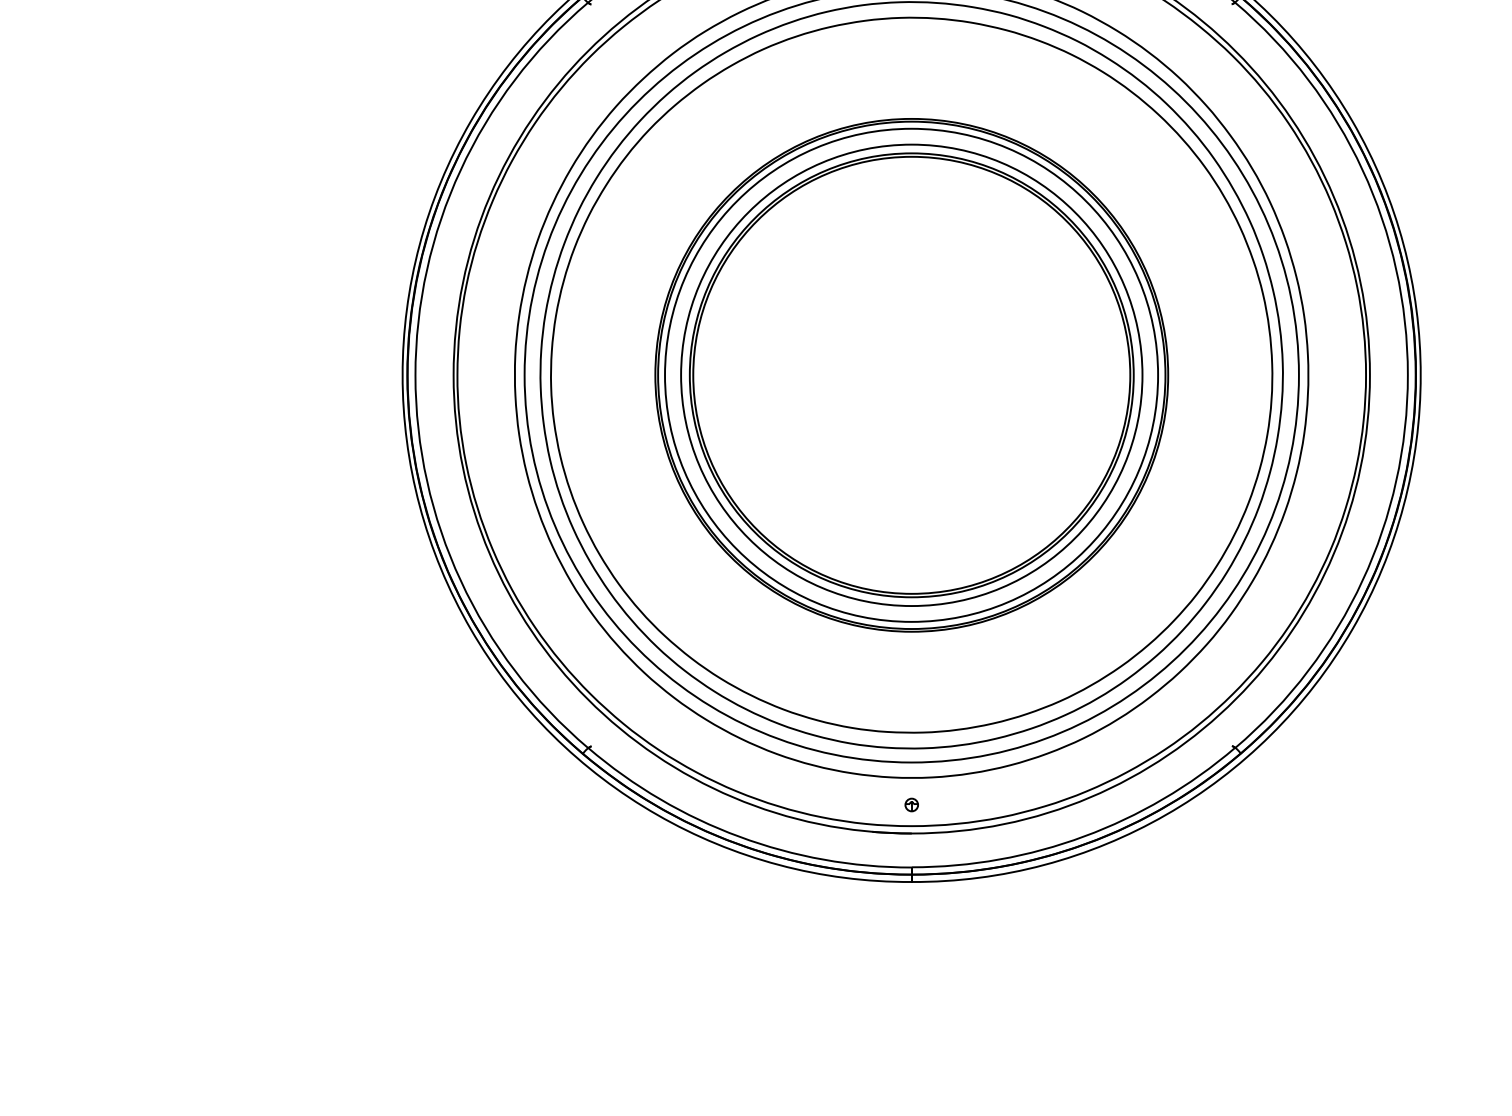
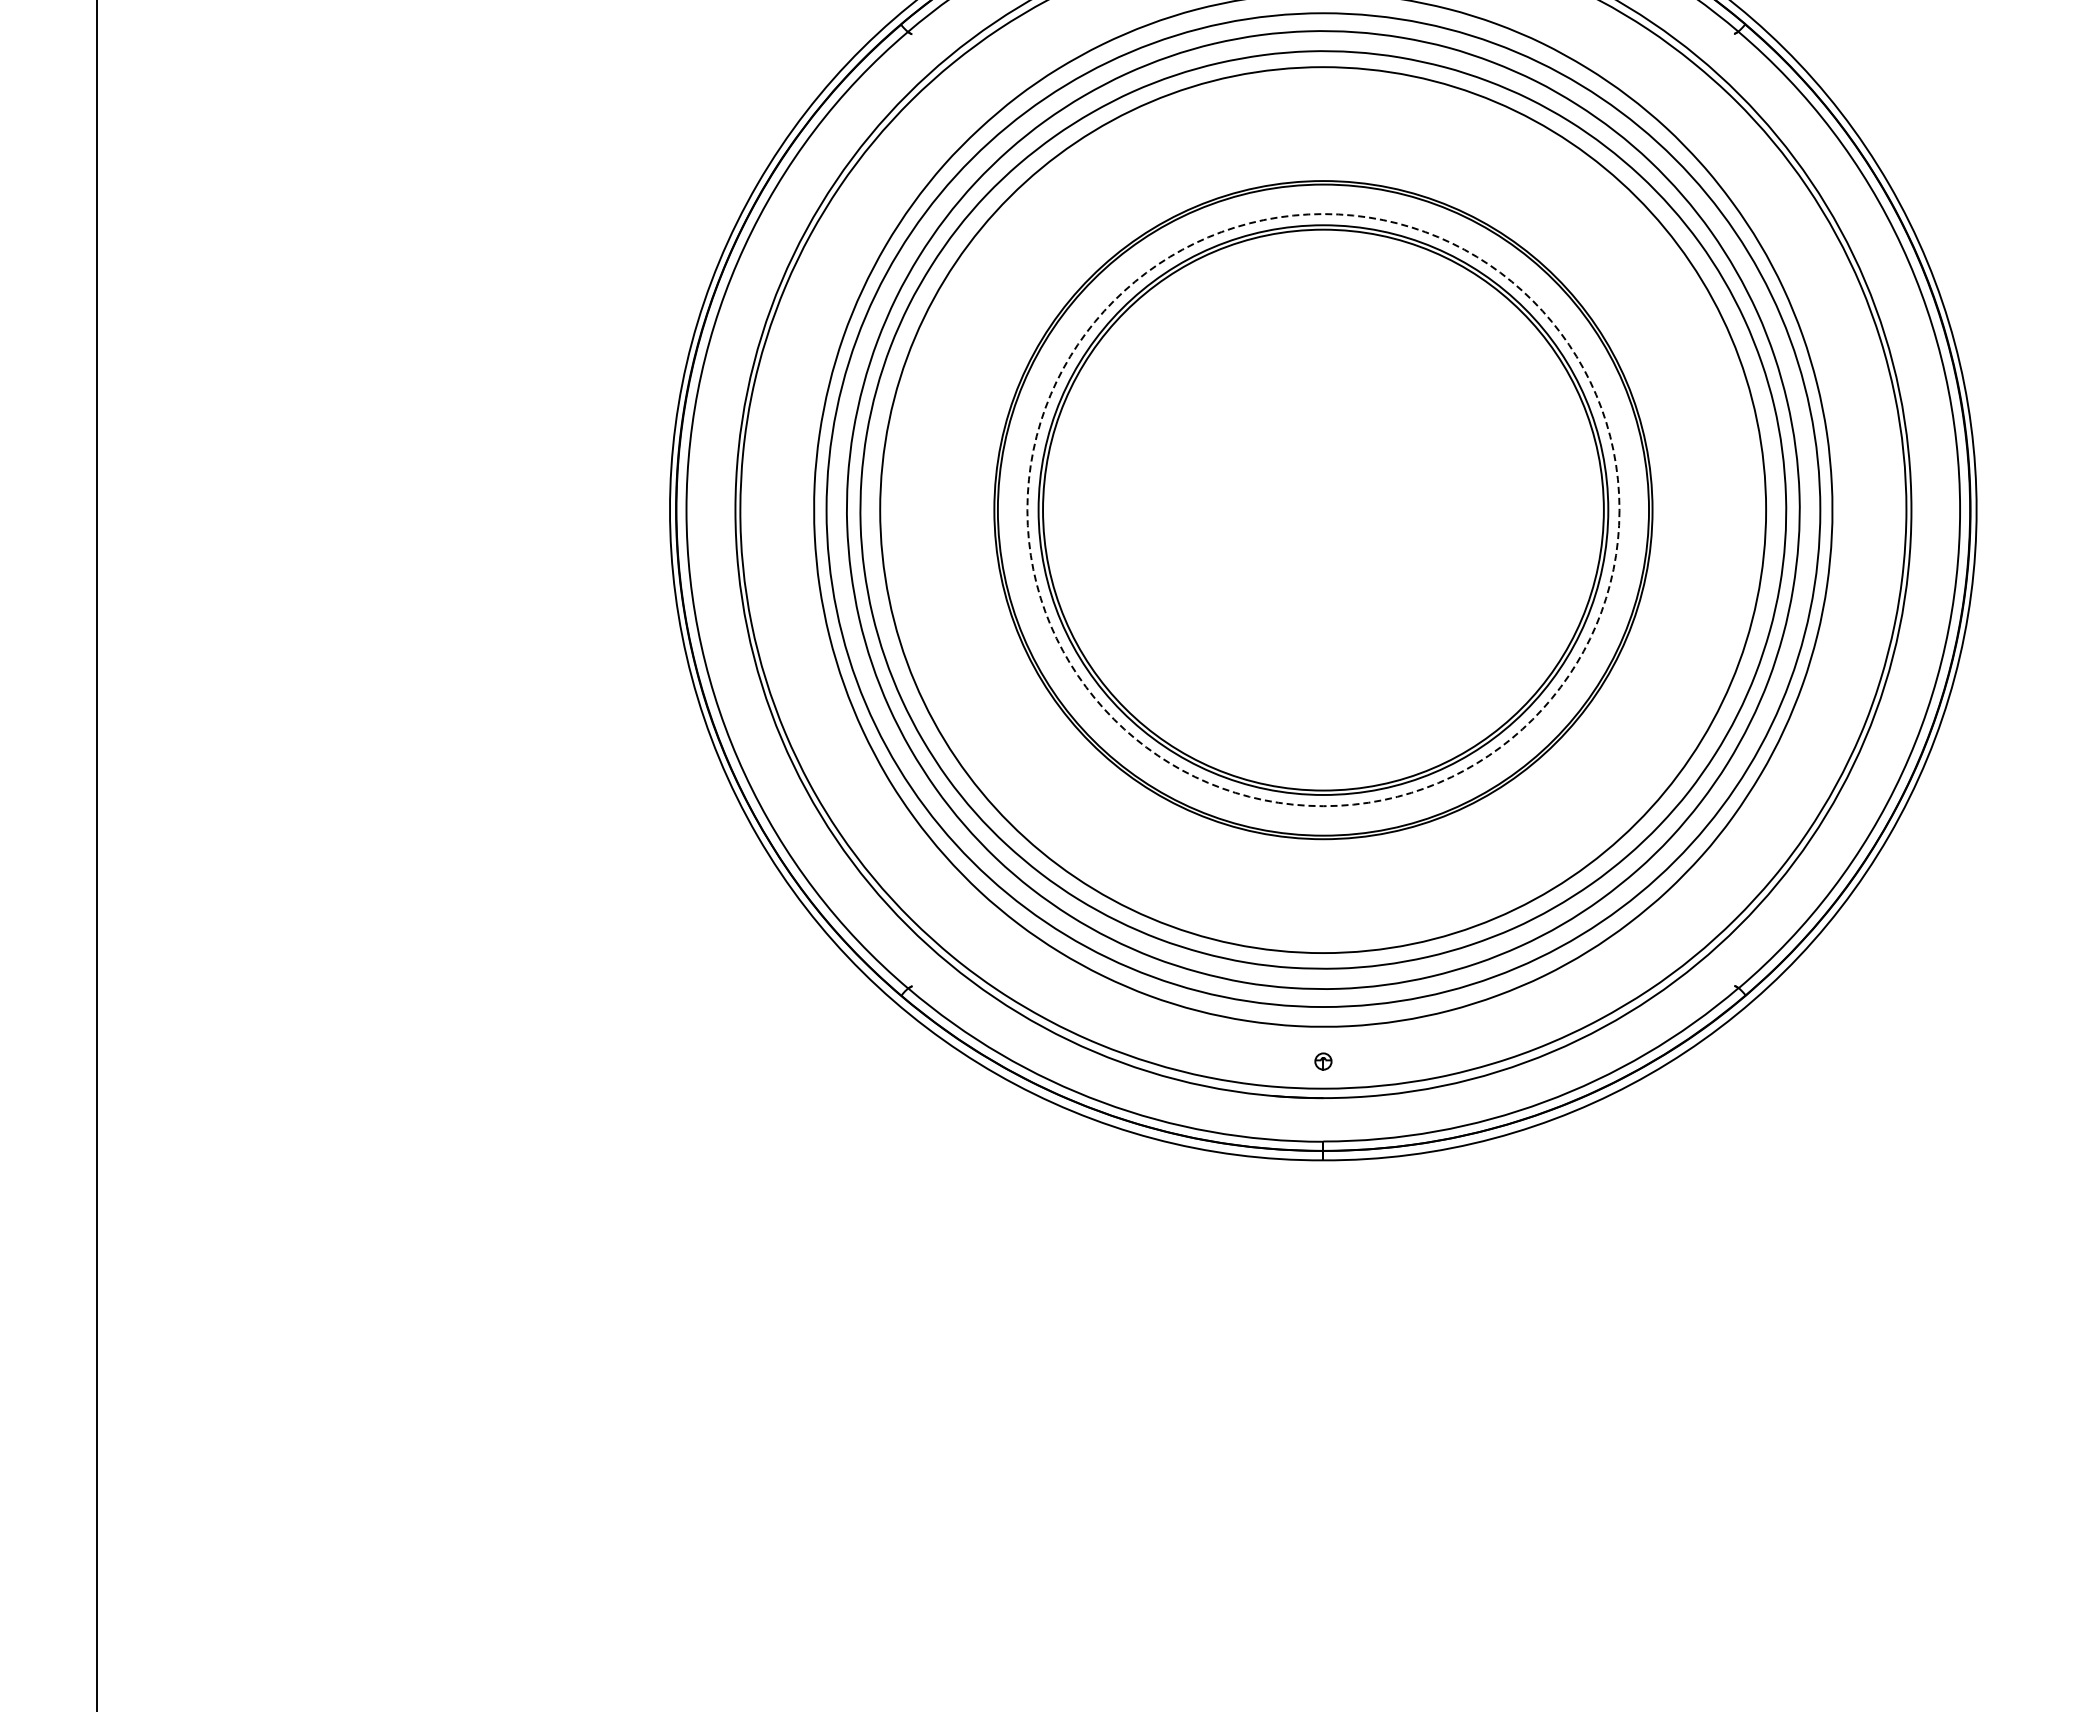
circle: (911, 374) -> (1322, 509), size x1.4
circle: (911, 375) -> (1323, 510), solid -> dashed

